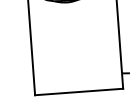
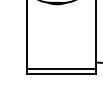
line: (78, 84) -> (61, 68), added

